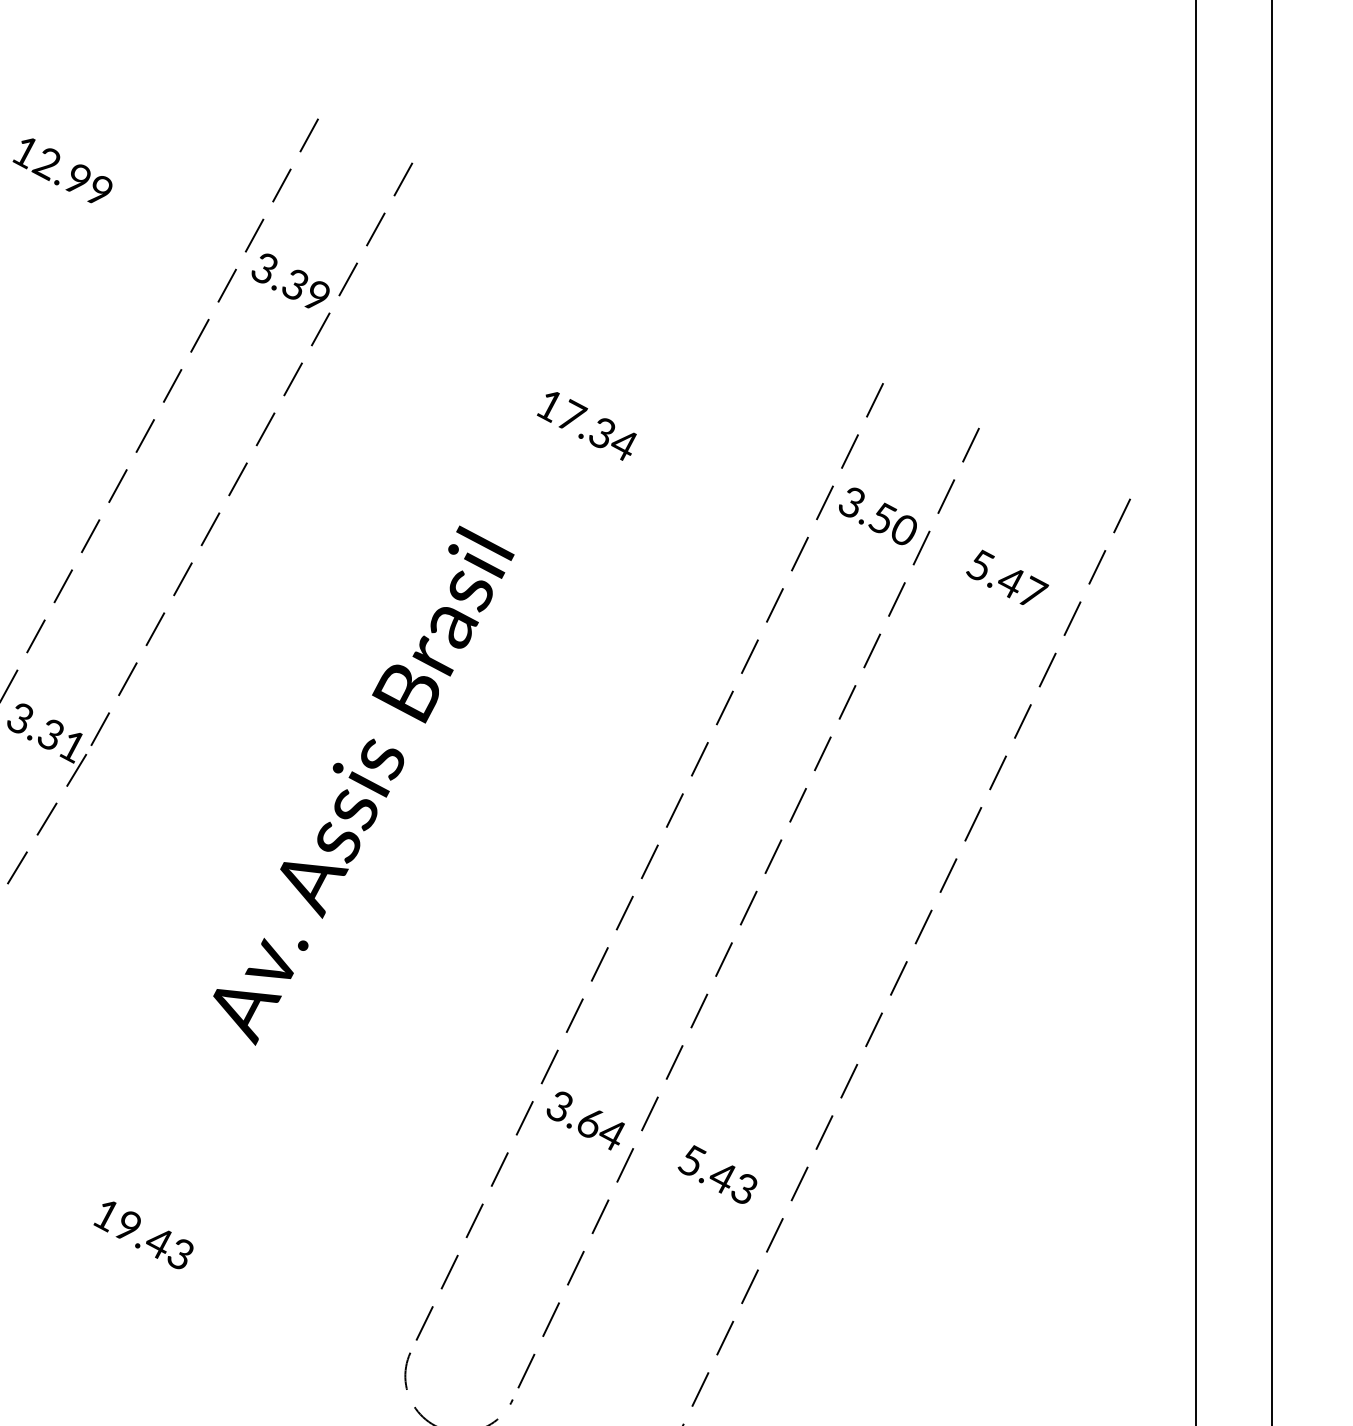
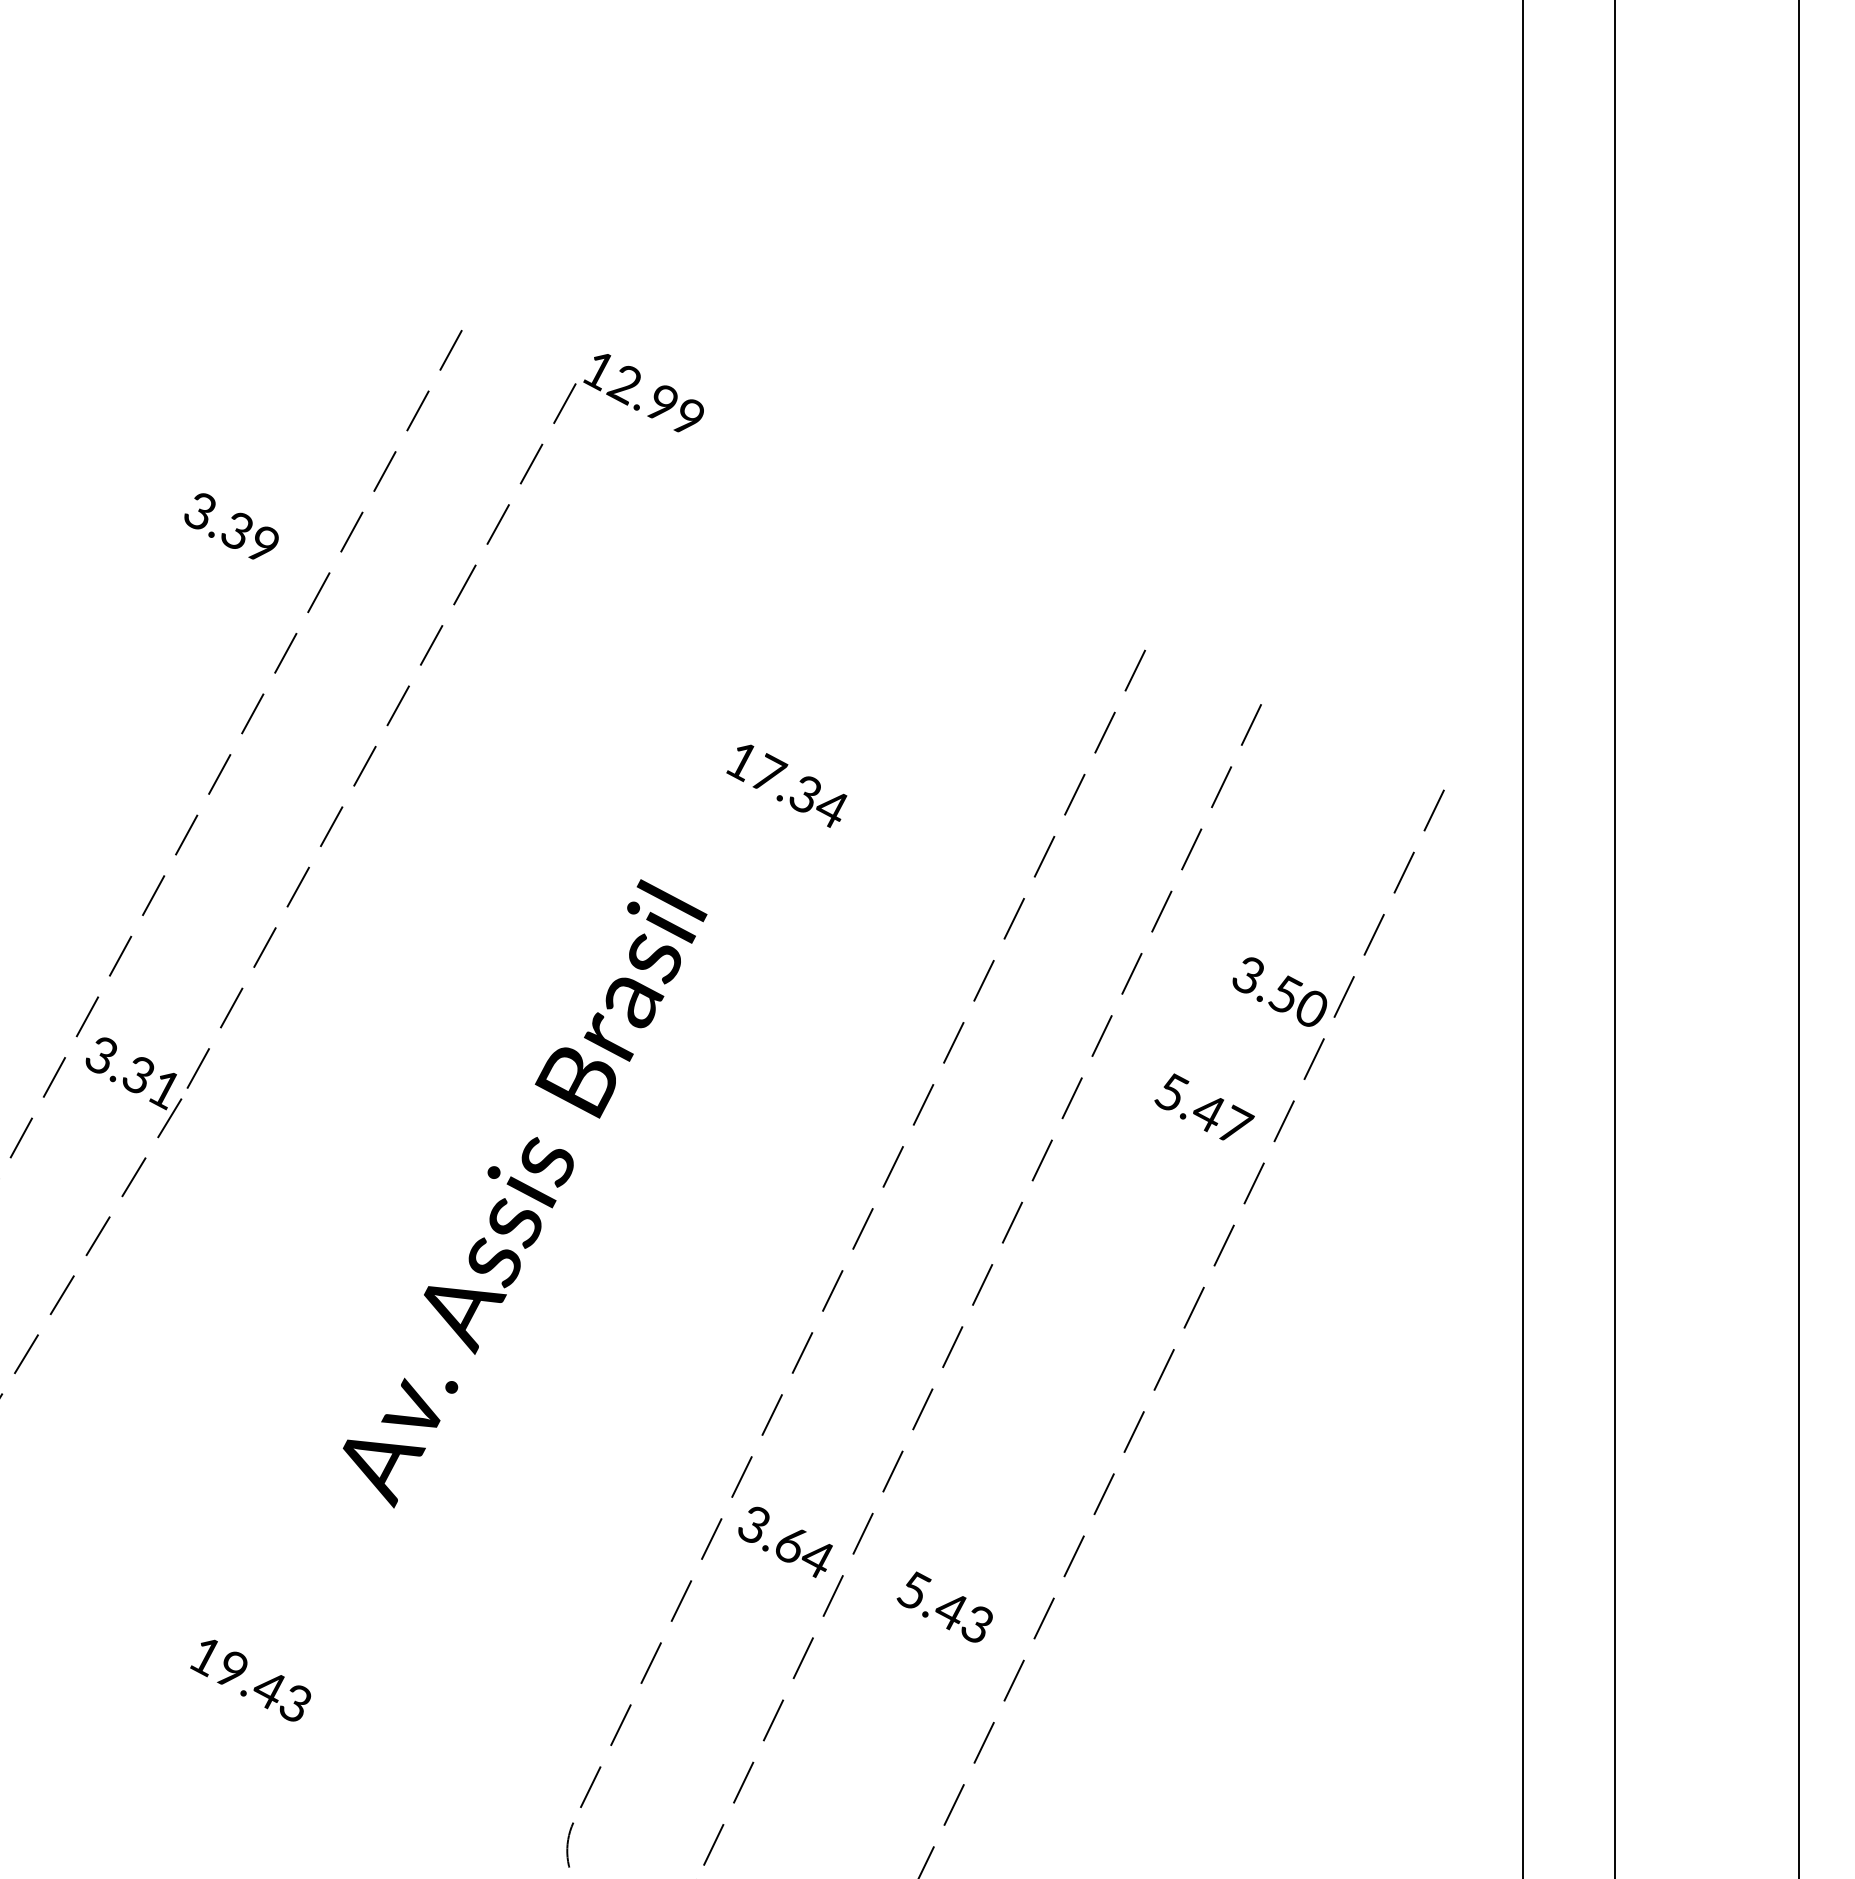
text: (62, 171) -> (643, 393), moved
text: (290, 281) -> (231, 526), moved
text: (586, 425) -> (786, 785), moved
text: (877, 515) -> (1279, 991), moved
text: (1007, 577) -> (1204, 1106), moved
text: (363, 785) -> (524, 1193), moved

